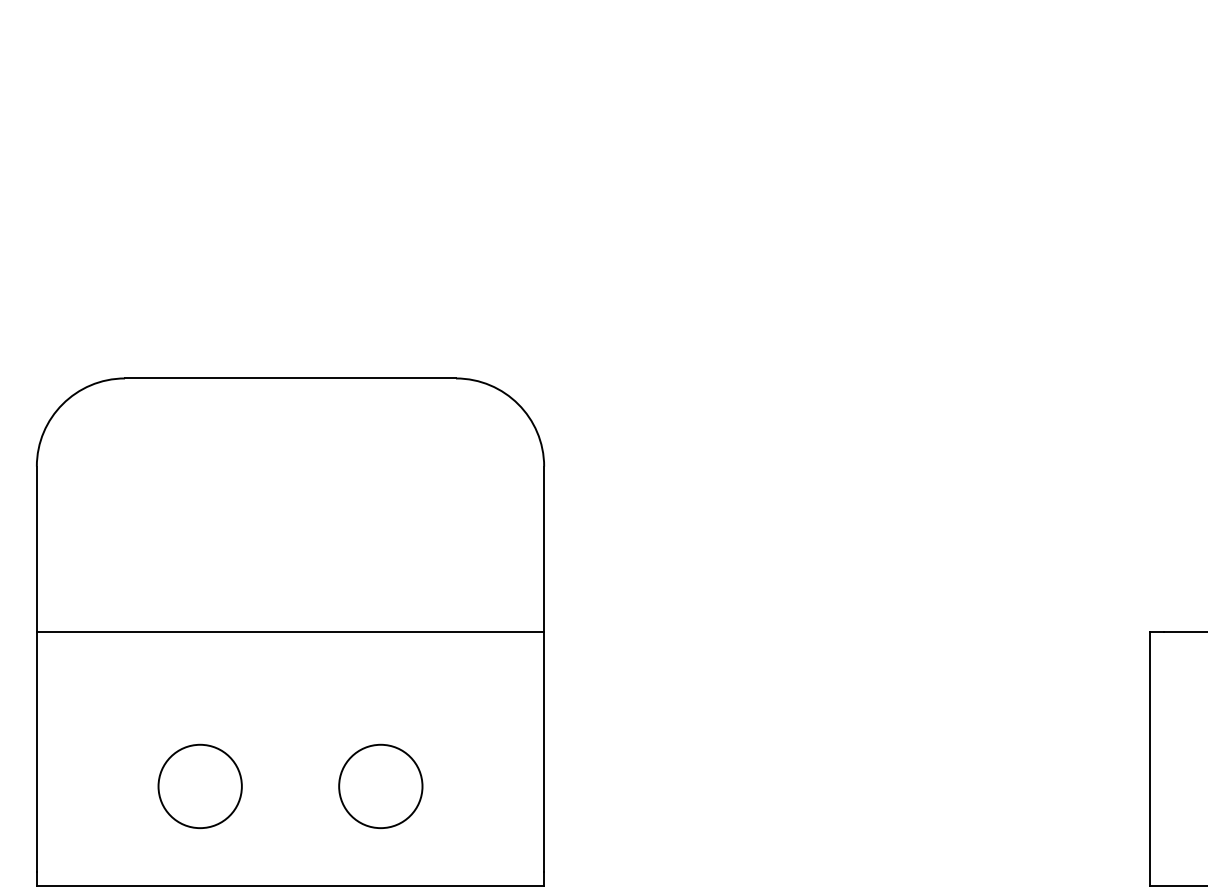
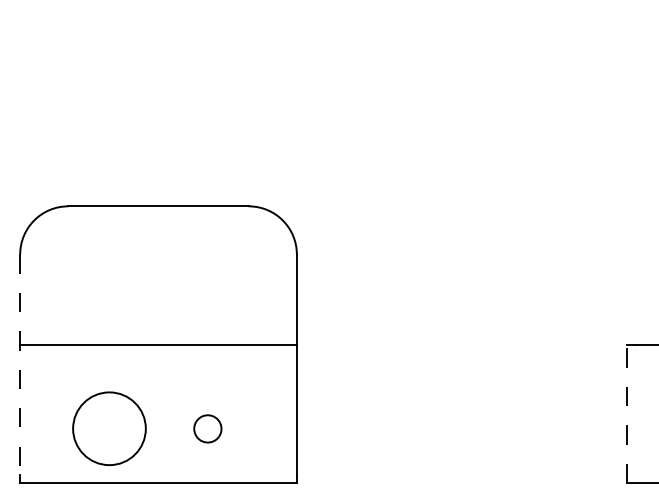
line: (37, 668) -> (20, 364), solid -> dashed
line: (1150, 758) -> (627, 413), solid -> dashed
circle: (198, 785) -> (108, 428), size x1.6
circle: (380, 785) -> (207, 428), size x0.6

